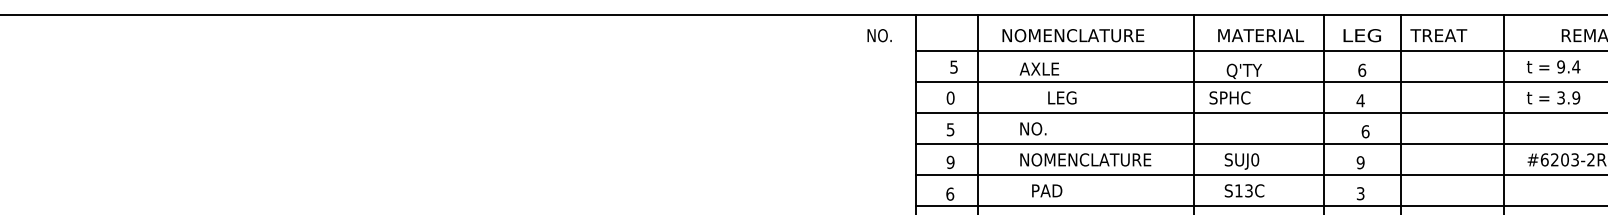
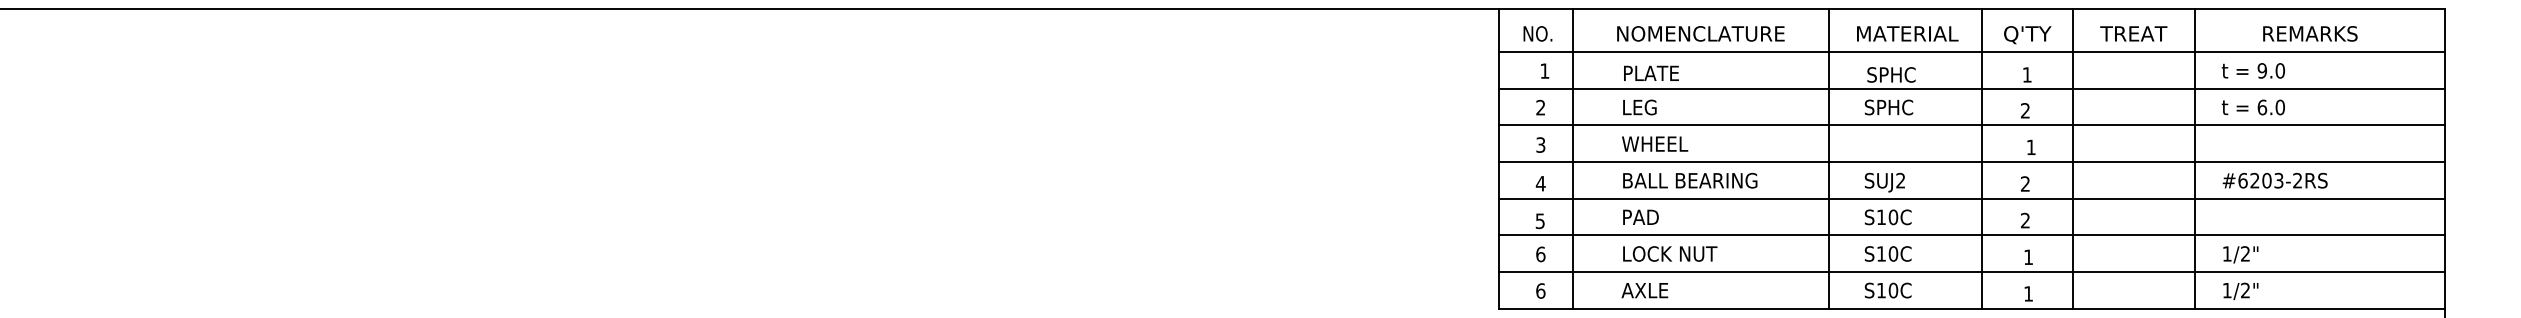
text: (879, 35) -> (1537, 33), moved
text: (1073, 35) -> (1700, 33), moved
text: (1438, 35) -> (2133, 33), moved
text: (1362, 37) -> (2027, 35), LEG -> Q'TY
text: (953, 66) -> (1544, 70), 5 -> 1
text: (1576, 66) -> (2280, 70), 9.4 -> 9.0
text: (1043, 68) -> (1650, 72), AXLE -> PLATE
text: (1361, 70) -> (2026, 74), 6 -> 1
text: (1247, 71) -> (1891, 76), Q'TY -> SPHC
text: (950, 97) -> (1540, 107), 0 -> 2
text: (1062, 97) -> (1639, 107), moved
text: (1229, 97) -> (1888, 107), moved
text: (1568, 97) -> (2270, 107), 3.9 -> 6.0
text: (1360, 100) -> (2025, 110), 4 -> 2
text: (1047, 128) -> (1655, 143), NO. -> WHEEL
text: (950, 129) -> (1540, 144), 5 -> 3
text: (1365, 131) -> (2031, 147), 6 -> 1
text: (1086, 159) -> (1701, 180), NOMENCLATURE -> BALL BEARING
text: (1254, 159) -> (1900, 180), SUJ0 -> SUJ2
text: (950, 162) -> (1540, 183), 9 -> 4
text: (1360, 162) -> (2025, 183), 9 -> 2
text: (1046, 190) -> (1640, 216), moved
text: (1249, 191) -> (1893, 217), S13C -> S10C
text: (1360, 193) -> (2025, 220), 3 -> 2
text: (950, 194) -> (1540, 221), 6 -> 5

